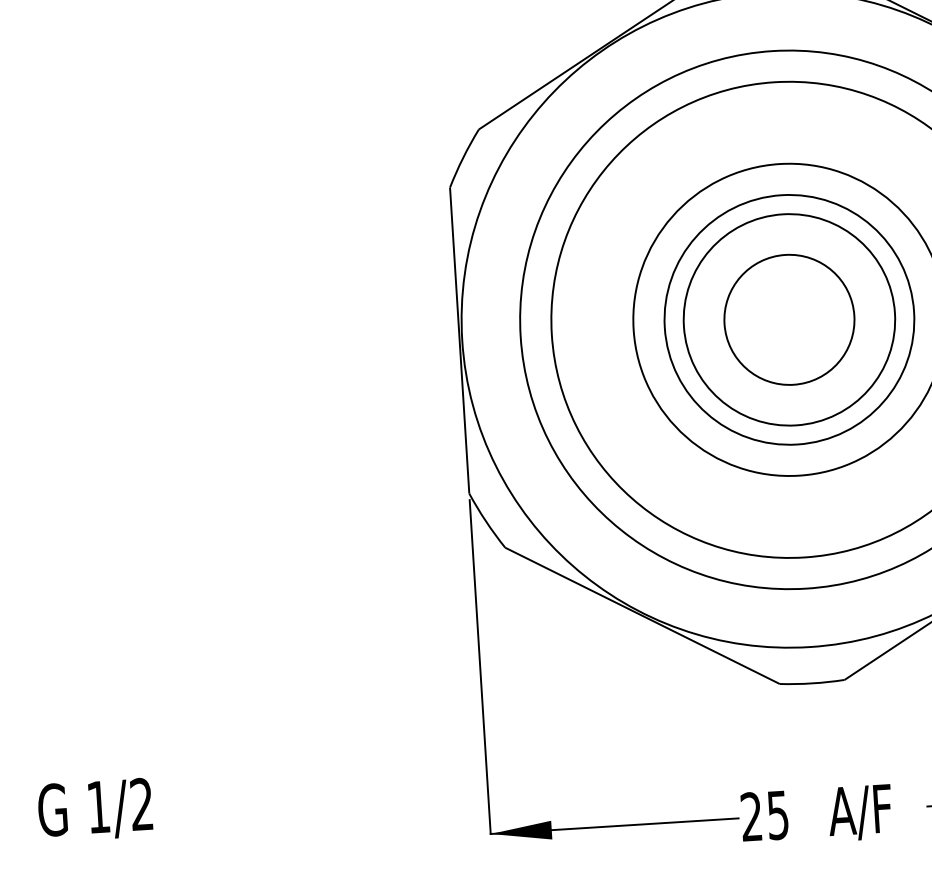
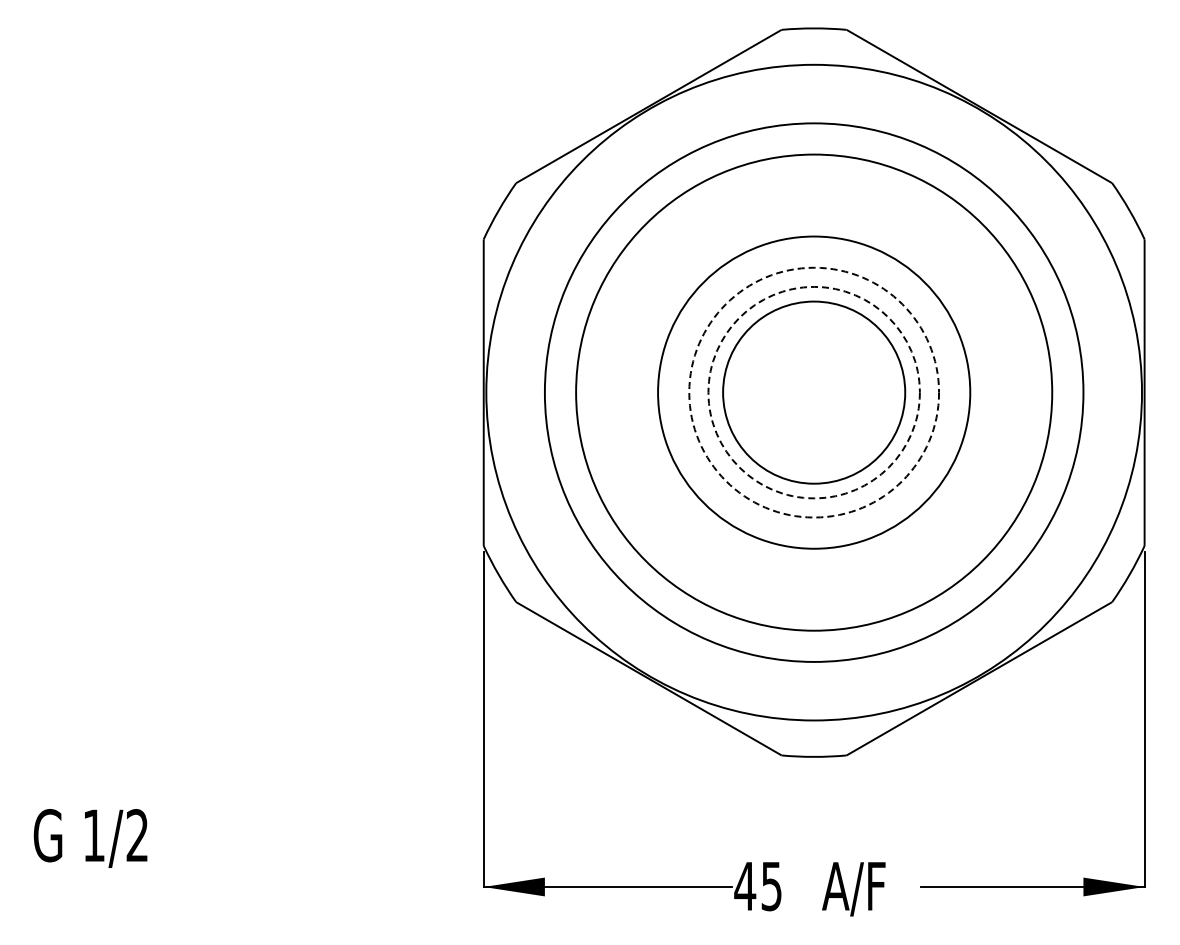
circle: (788, 319) -> (813, 392), solid -> dashed
circle: (789, 319) -> (814, 392), size x1.4
circle: (789, 319) -> (814, 392), solid -> dashed
text: (751, 816) -> (745, 885), 25 -> 45

